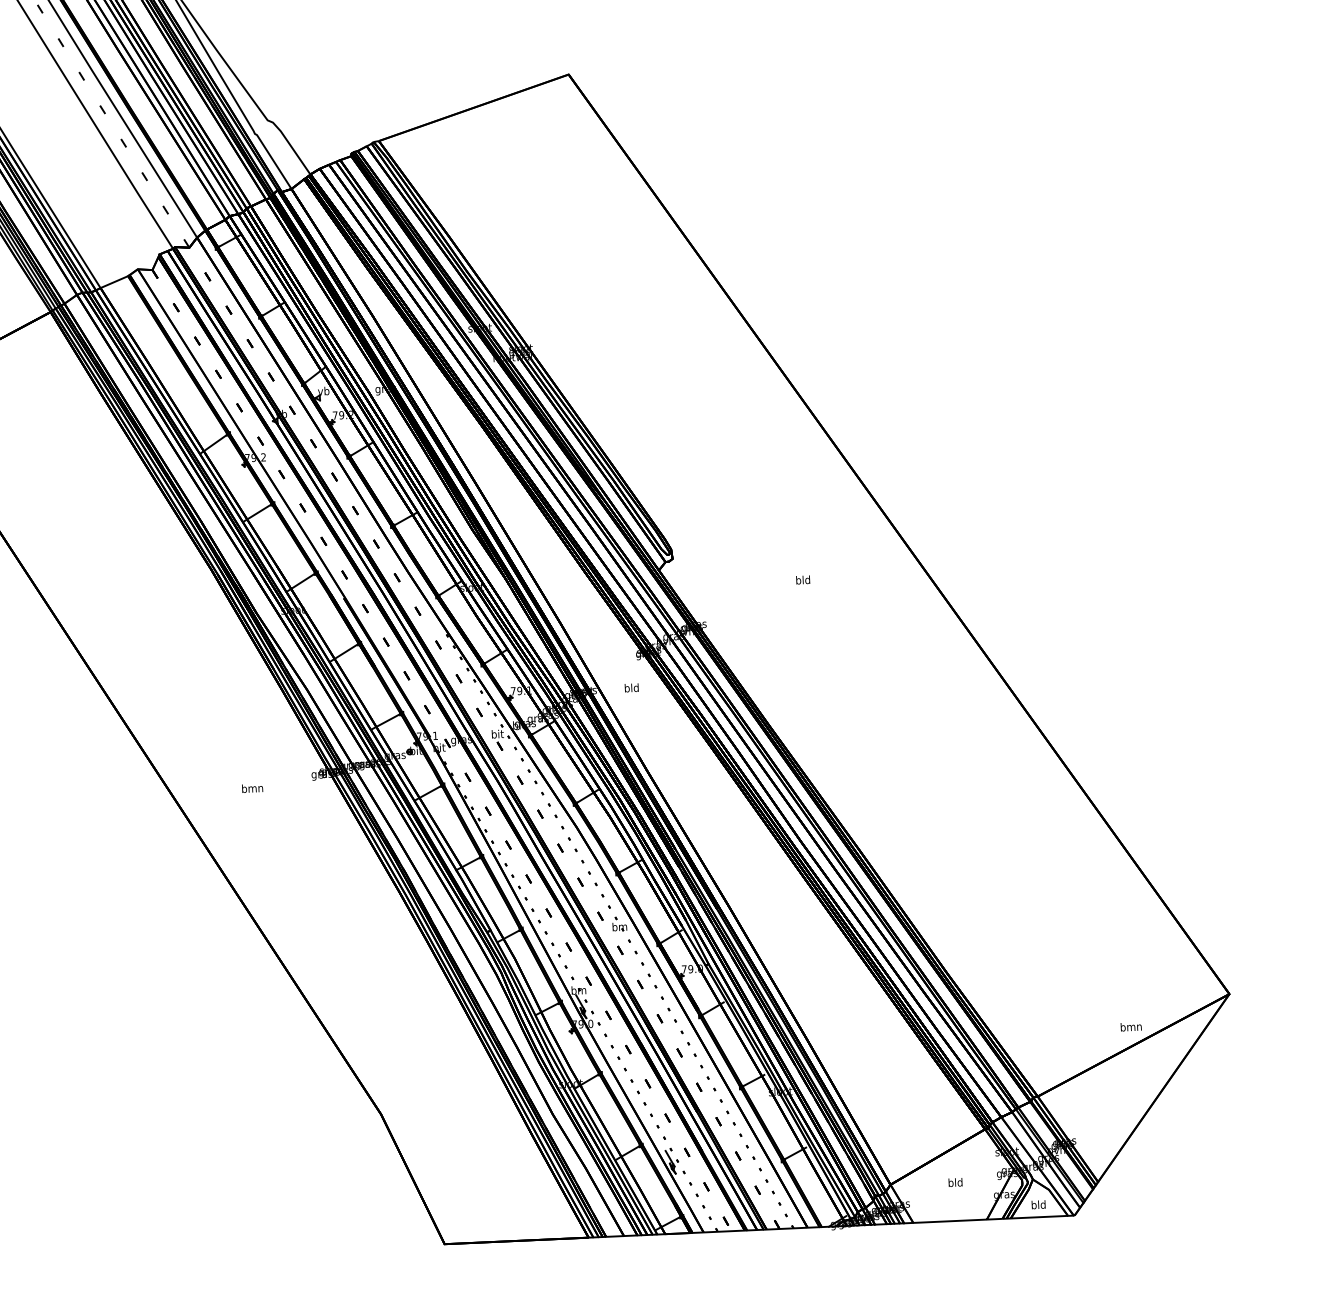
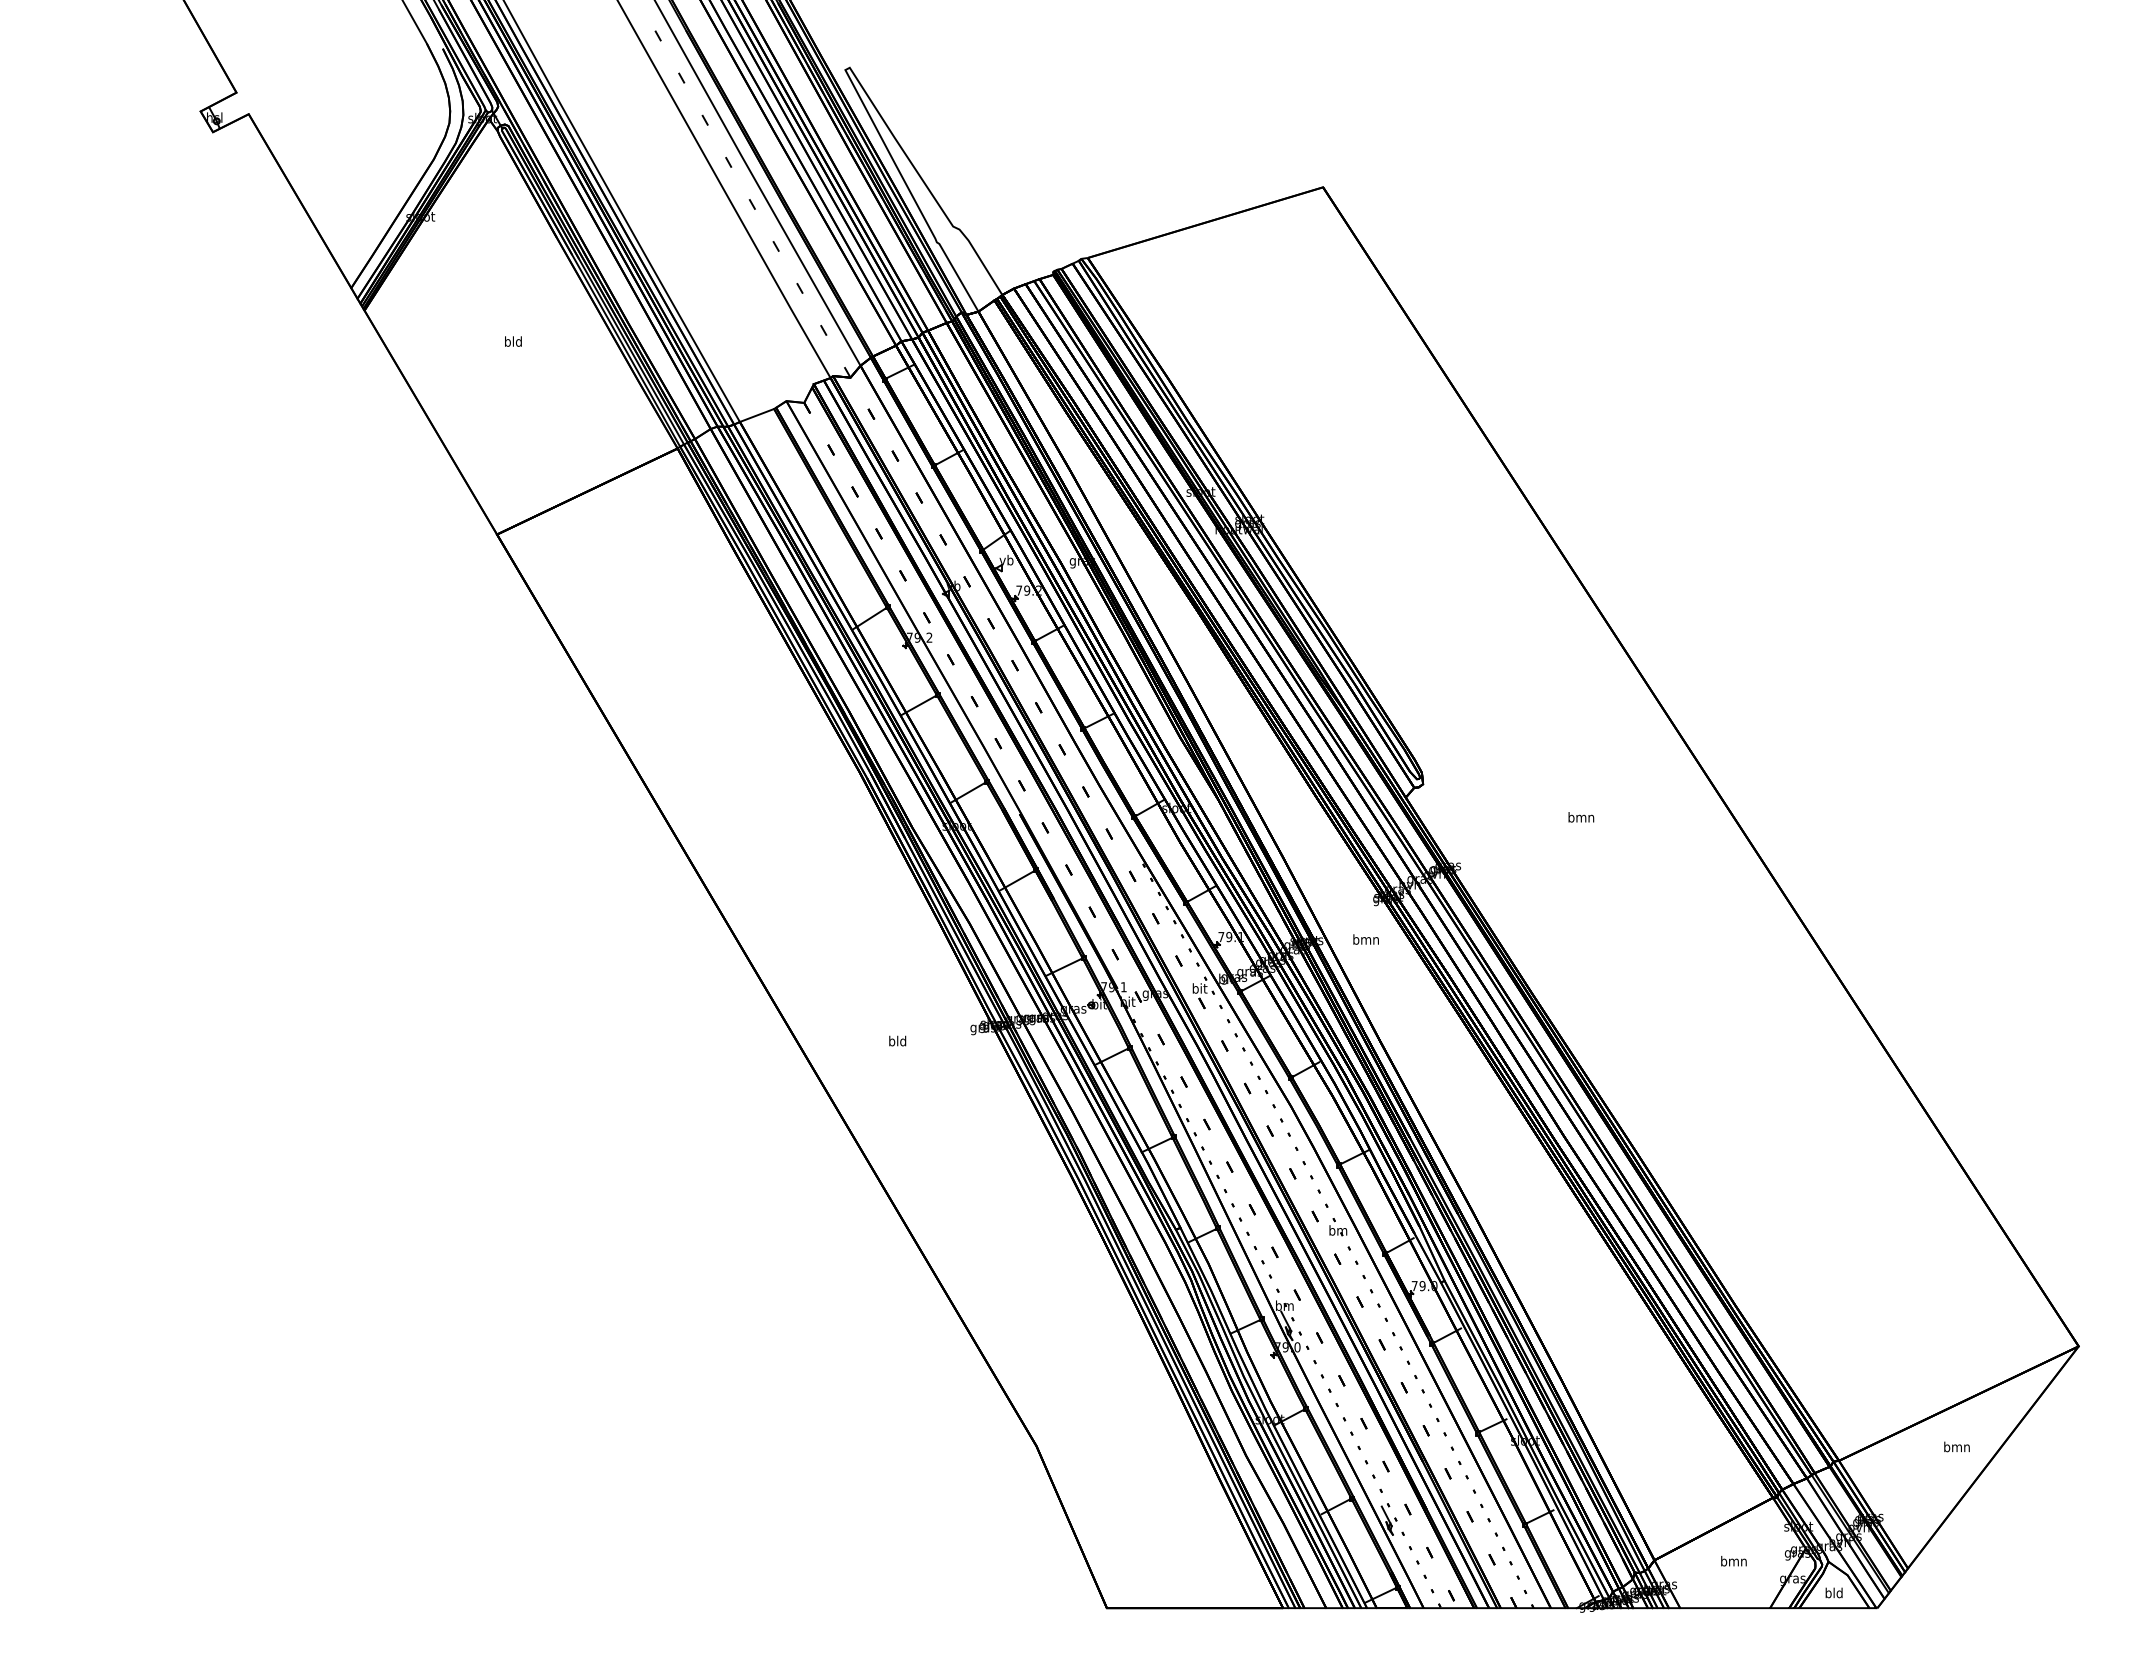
text: (803, 580) -> (1581, 817), bld -> bmn
text: (631, 687) -> (1365, 939), bld -> bmn
text: (252, 787) -> (897, 1040), bmn -> bld
text: (1130, 1026) -> (1956, 1446), moved
text: (955, 1182) -> (1733, 1561), bld -> bmn

